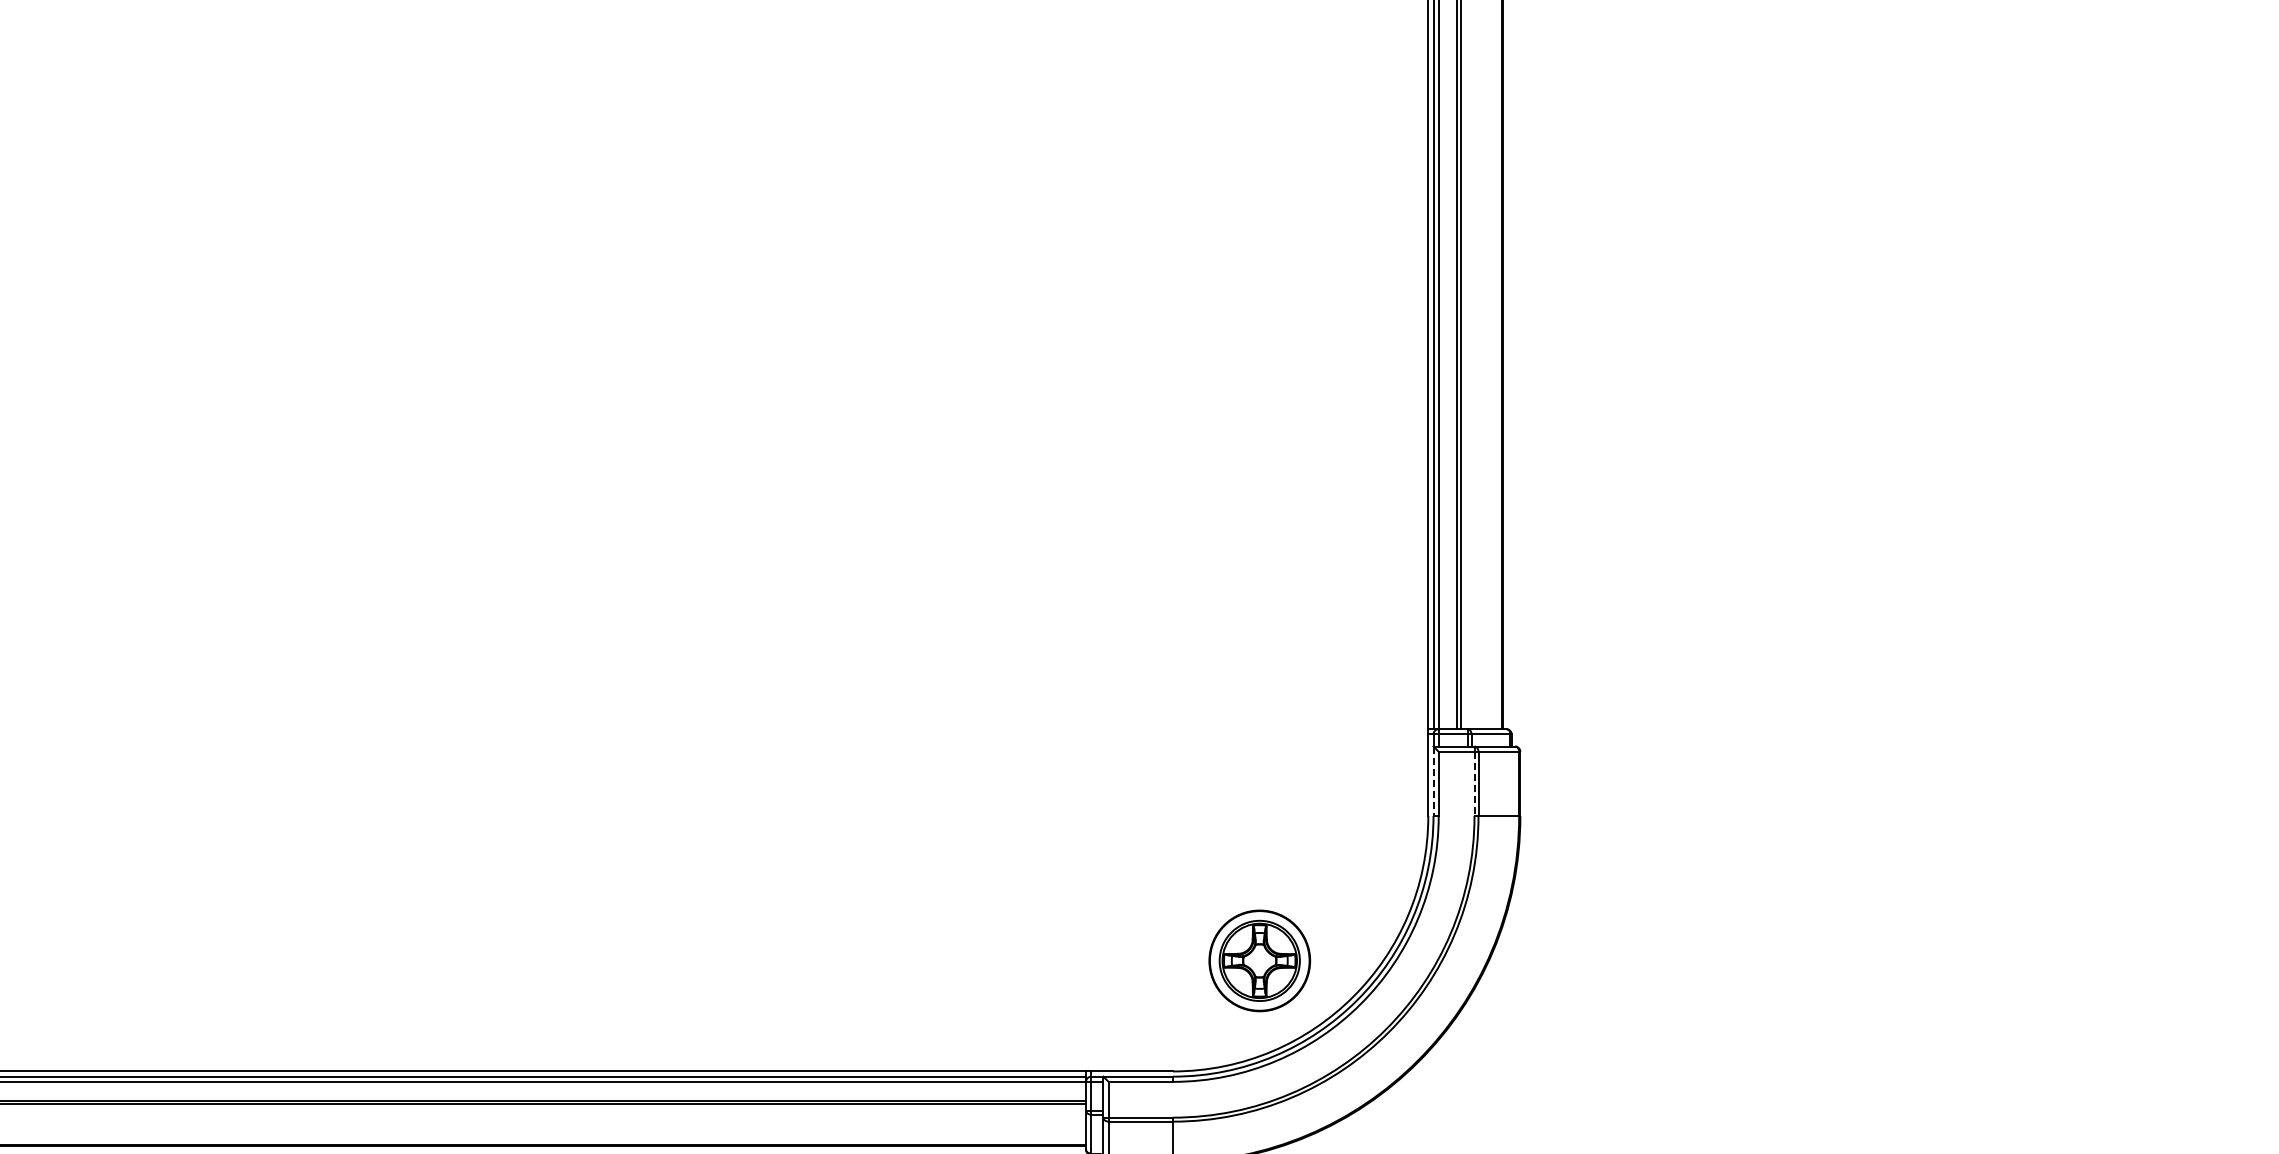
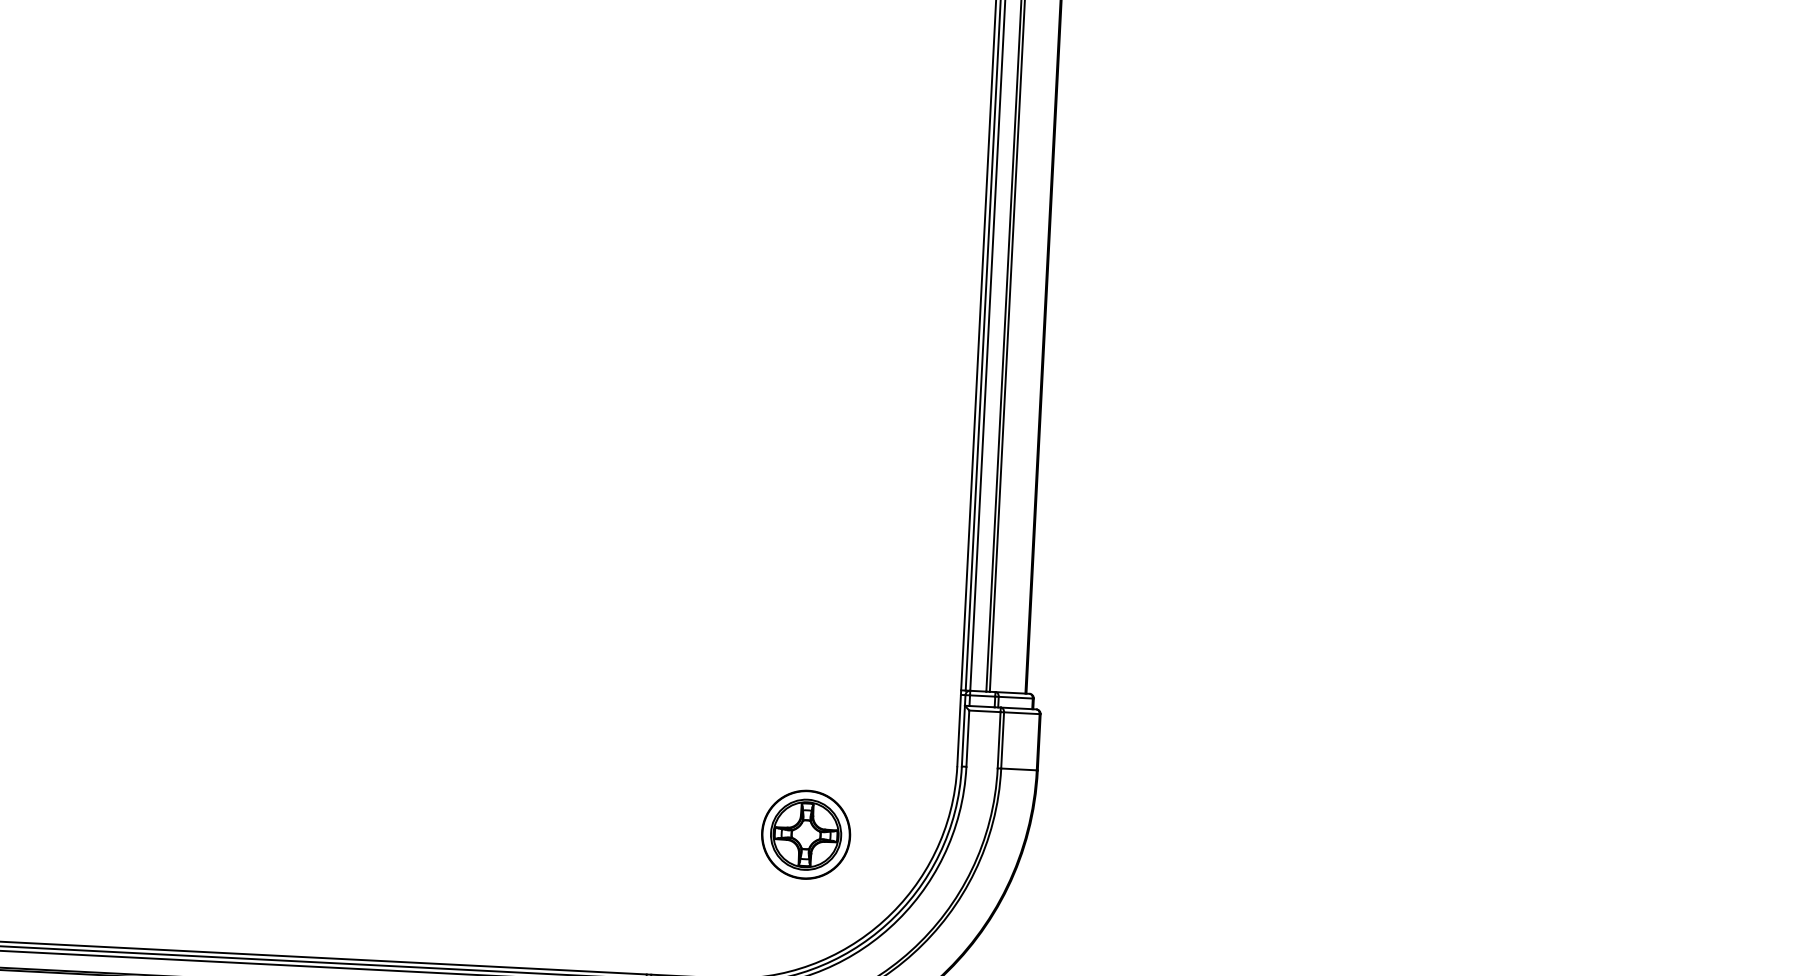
line: (1433, 781) -> (963, 736), dashed -> solid
line: (1474, 784) -> (999, 740), dashed -> solid
part: (1259, 960) -> (805, 834), moved

